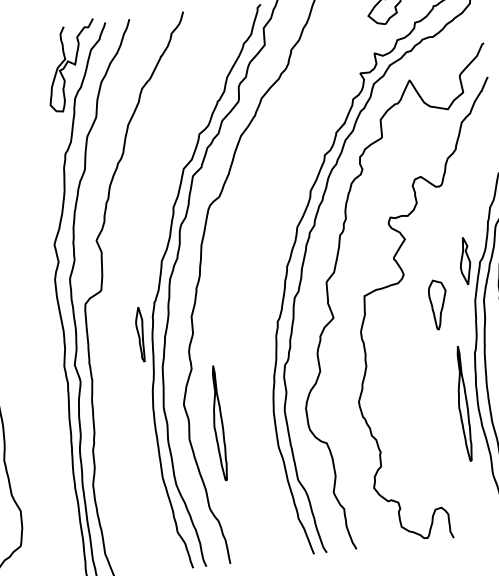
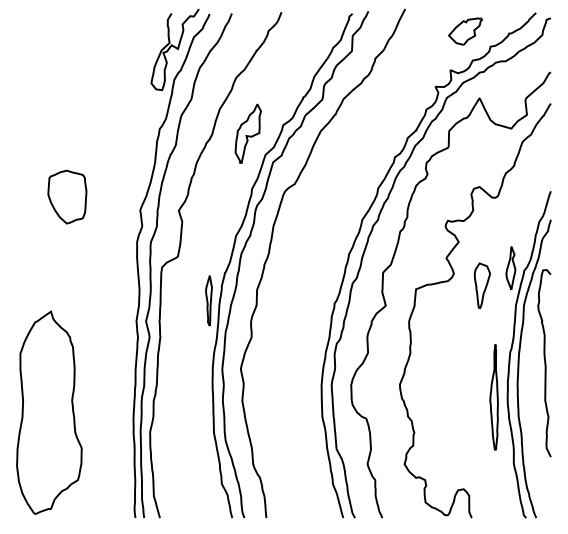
part: (161, 147) -> (247, 133), added
part: (438, 304) -> (482, 285), moved
part: (217, 423) -> (269, 389), removed

